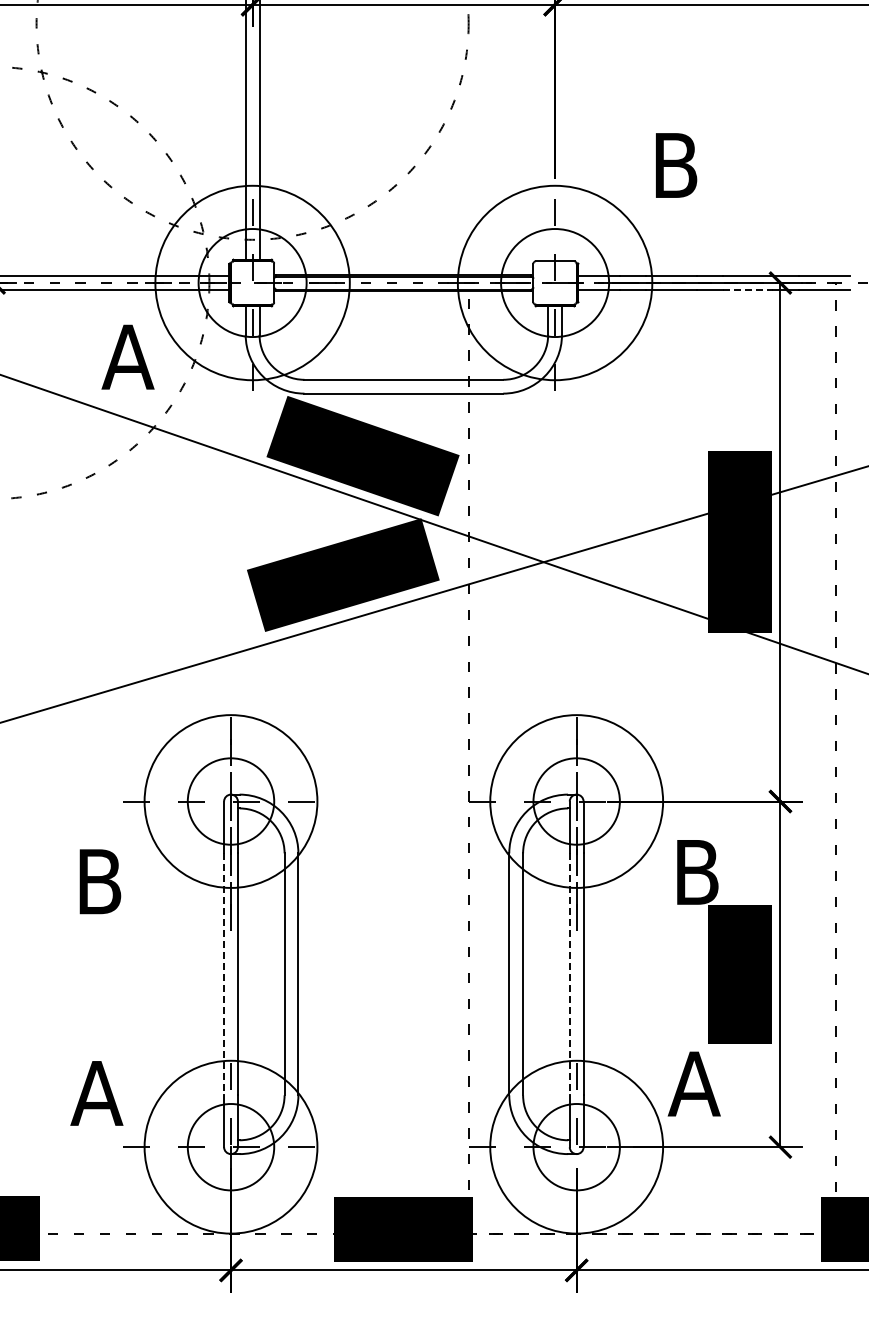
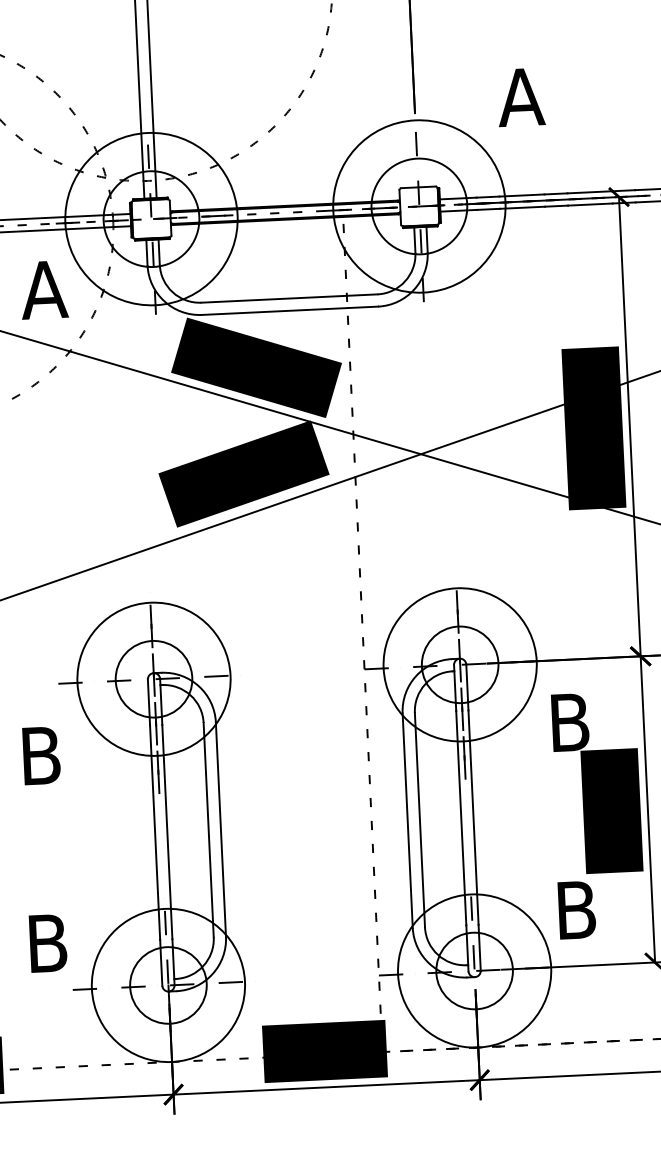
text: (674, 165) -> (520, 97), B -> A
line: (748, 289) -> (590, 204), dashed -> solid
line: (224, 974) -> (155, 832), dashed -> solid
line: (569, 974) -> (461, 818), dashed -> solid
text: (693, 1083) -> (575, 909), A -> B
text: (96, 1093) -> (47, 943), A -> B

